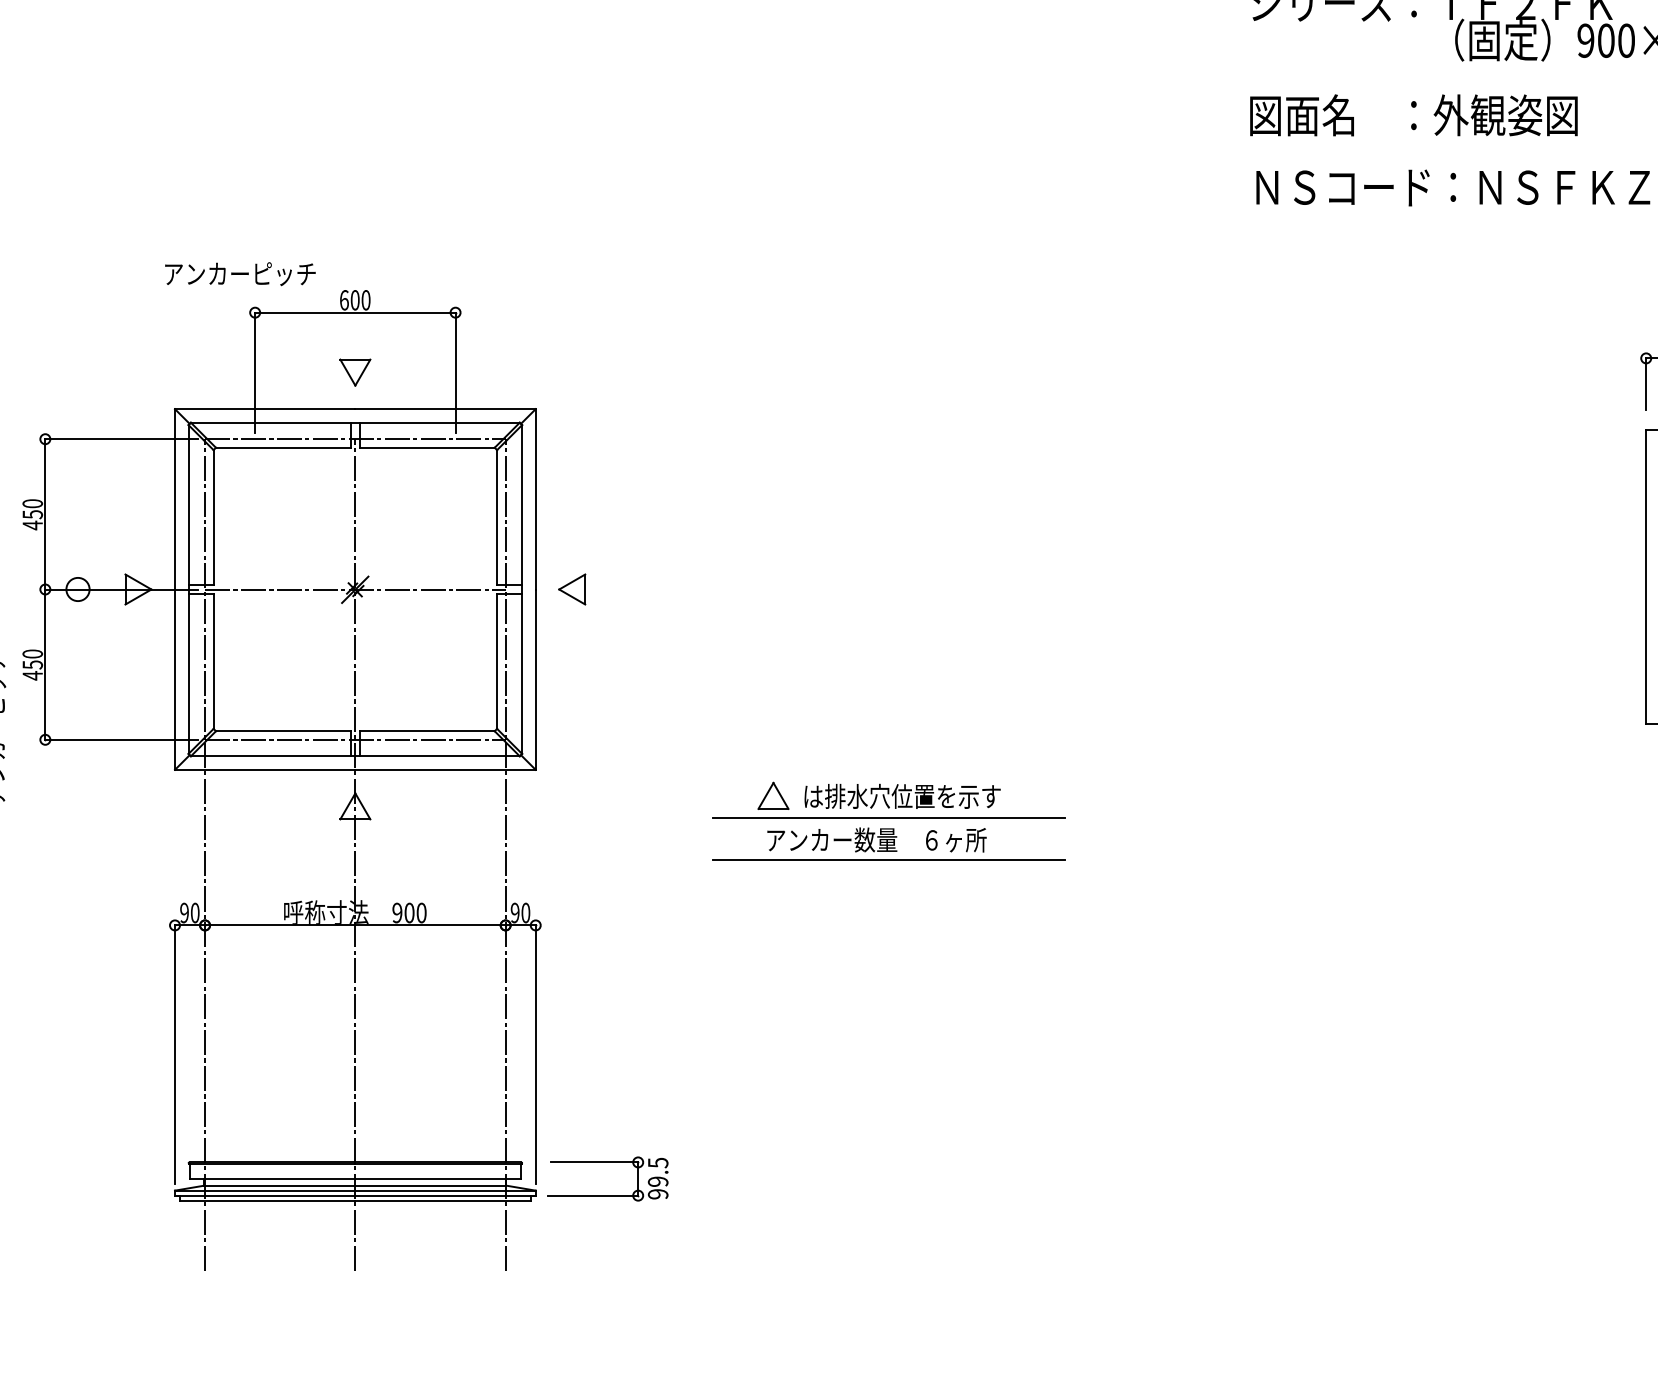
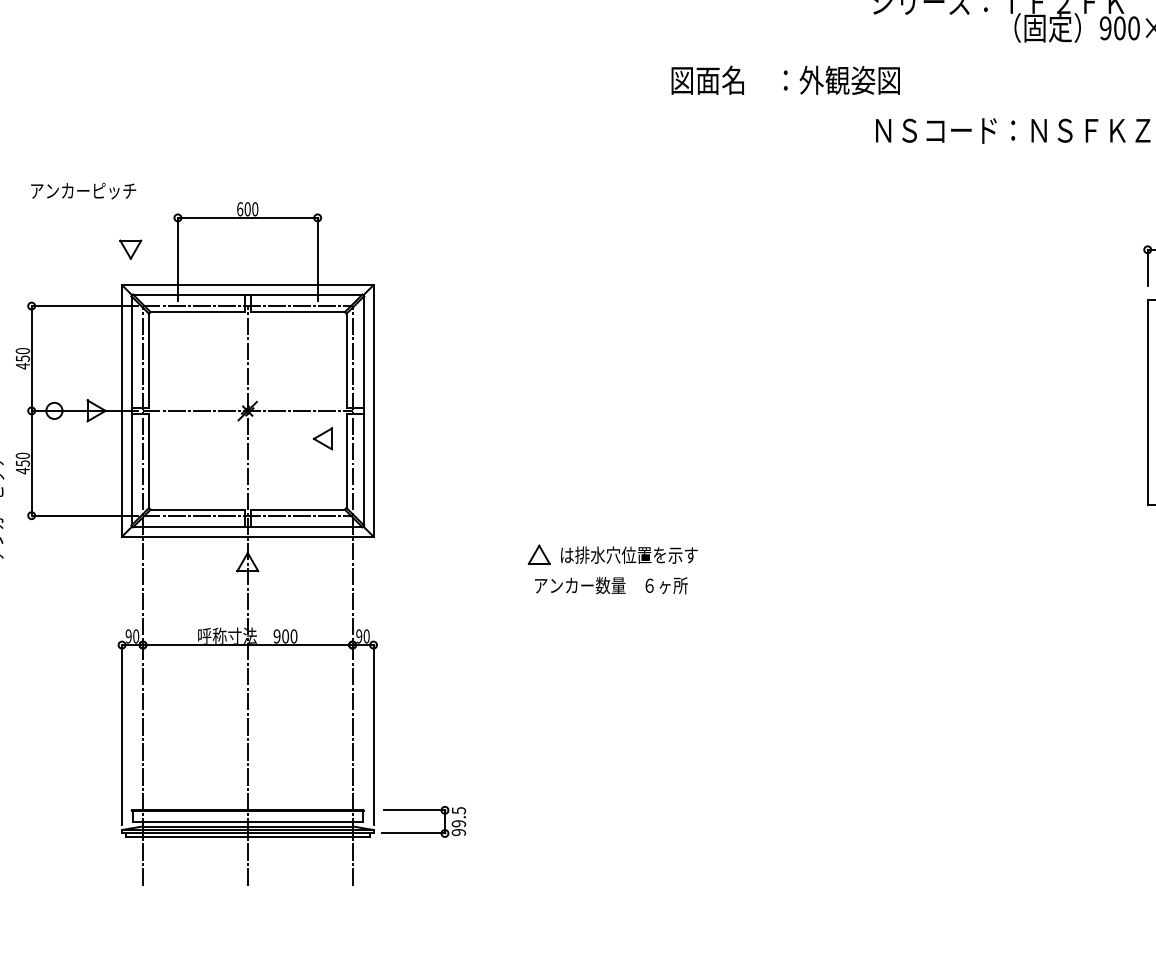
text: (1413, 114) -> (785, 79), moved
text: (240, 273) -> (83, 190), moved
part: (354, 372) -> (130, 249), moved
part: (571, 588) -> (322, 438), moved
line: (888, 818) -> (619, 570), removed
line: (888, 860) -> (619, 599), removed

